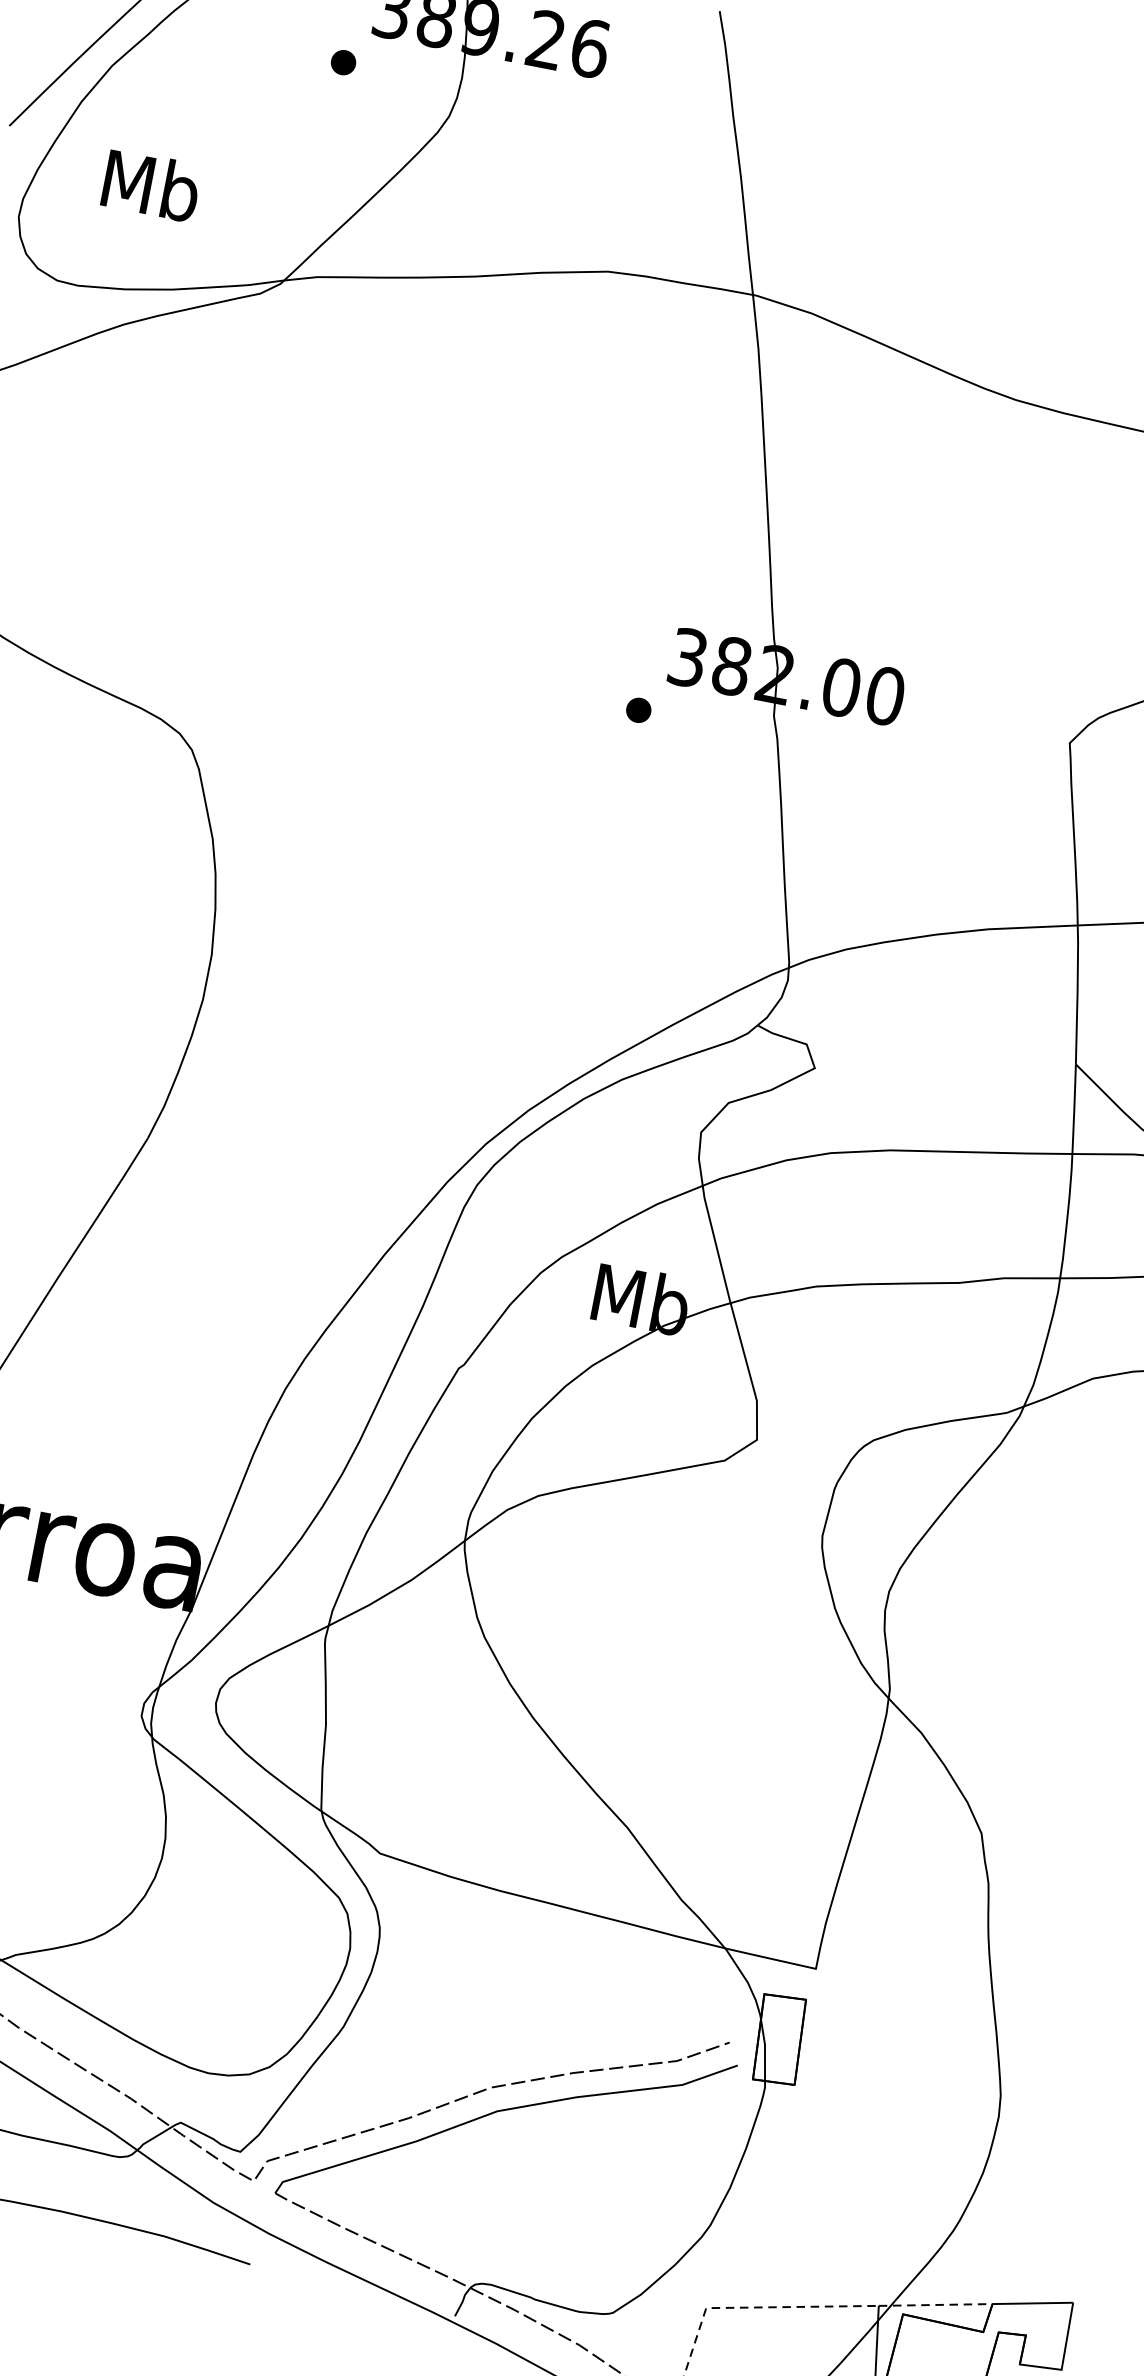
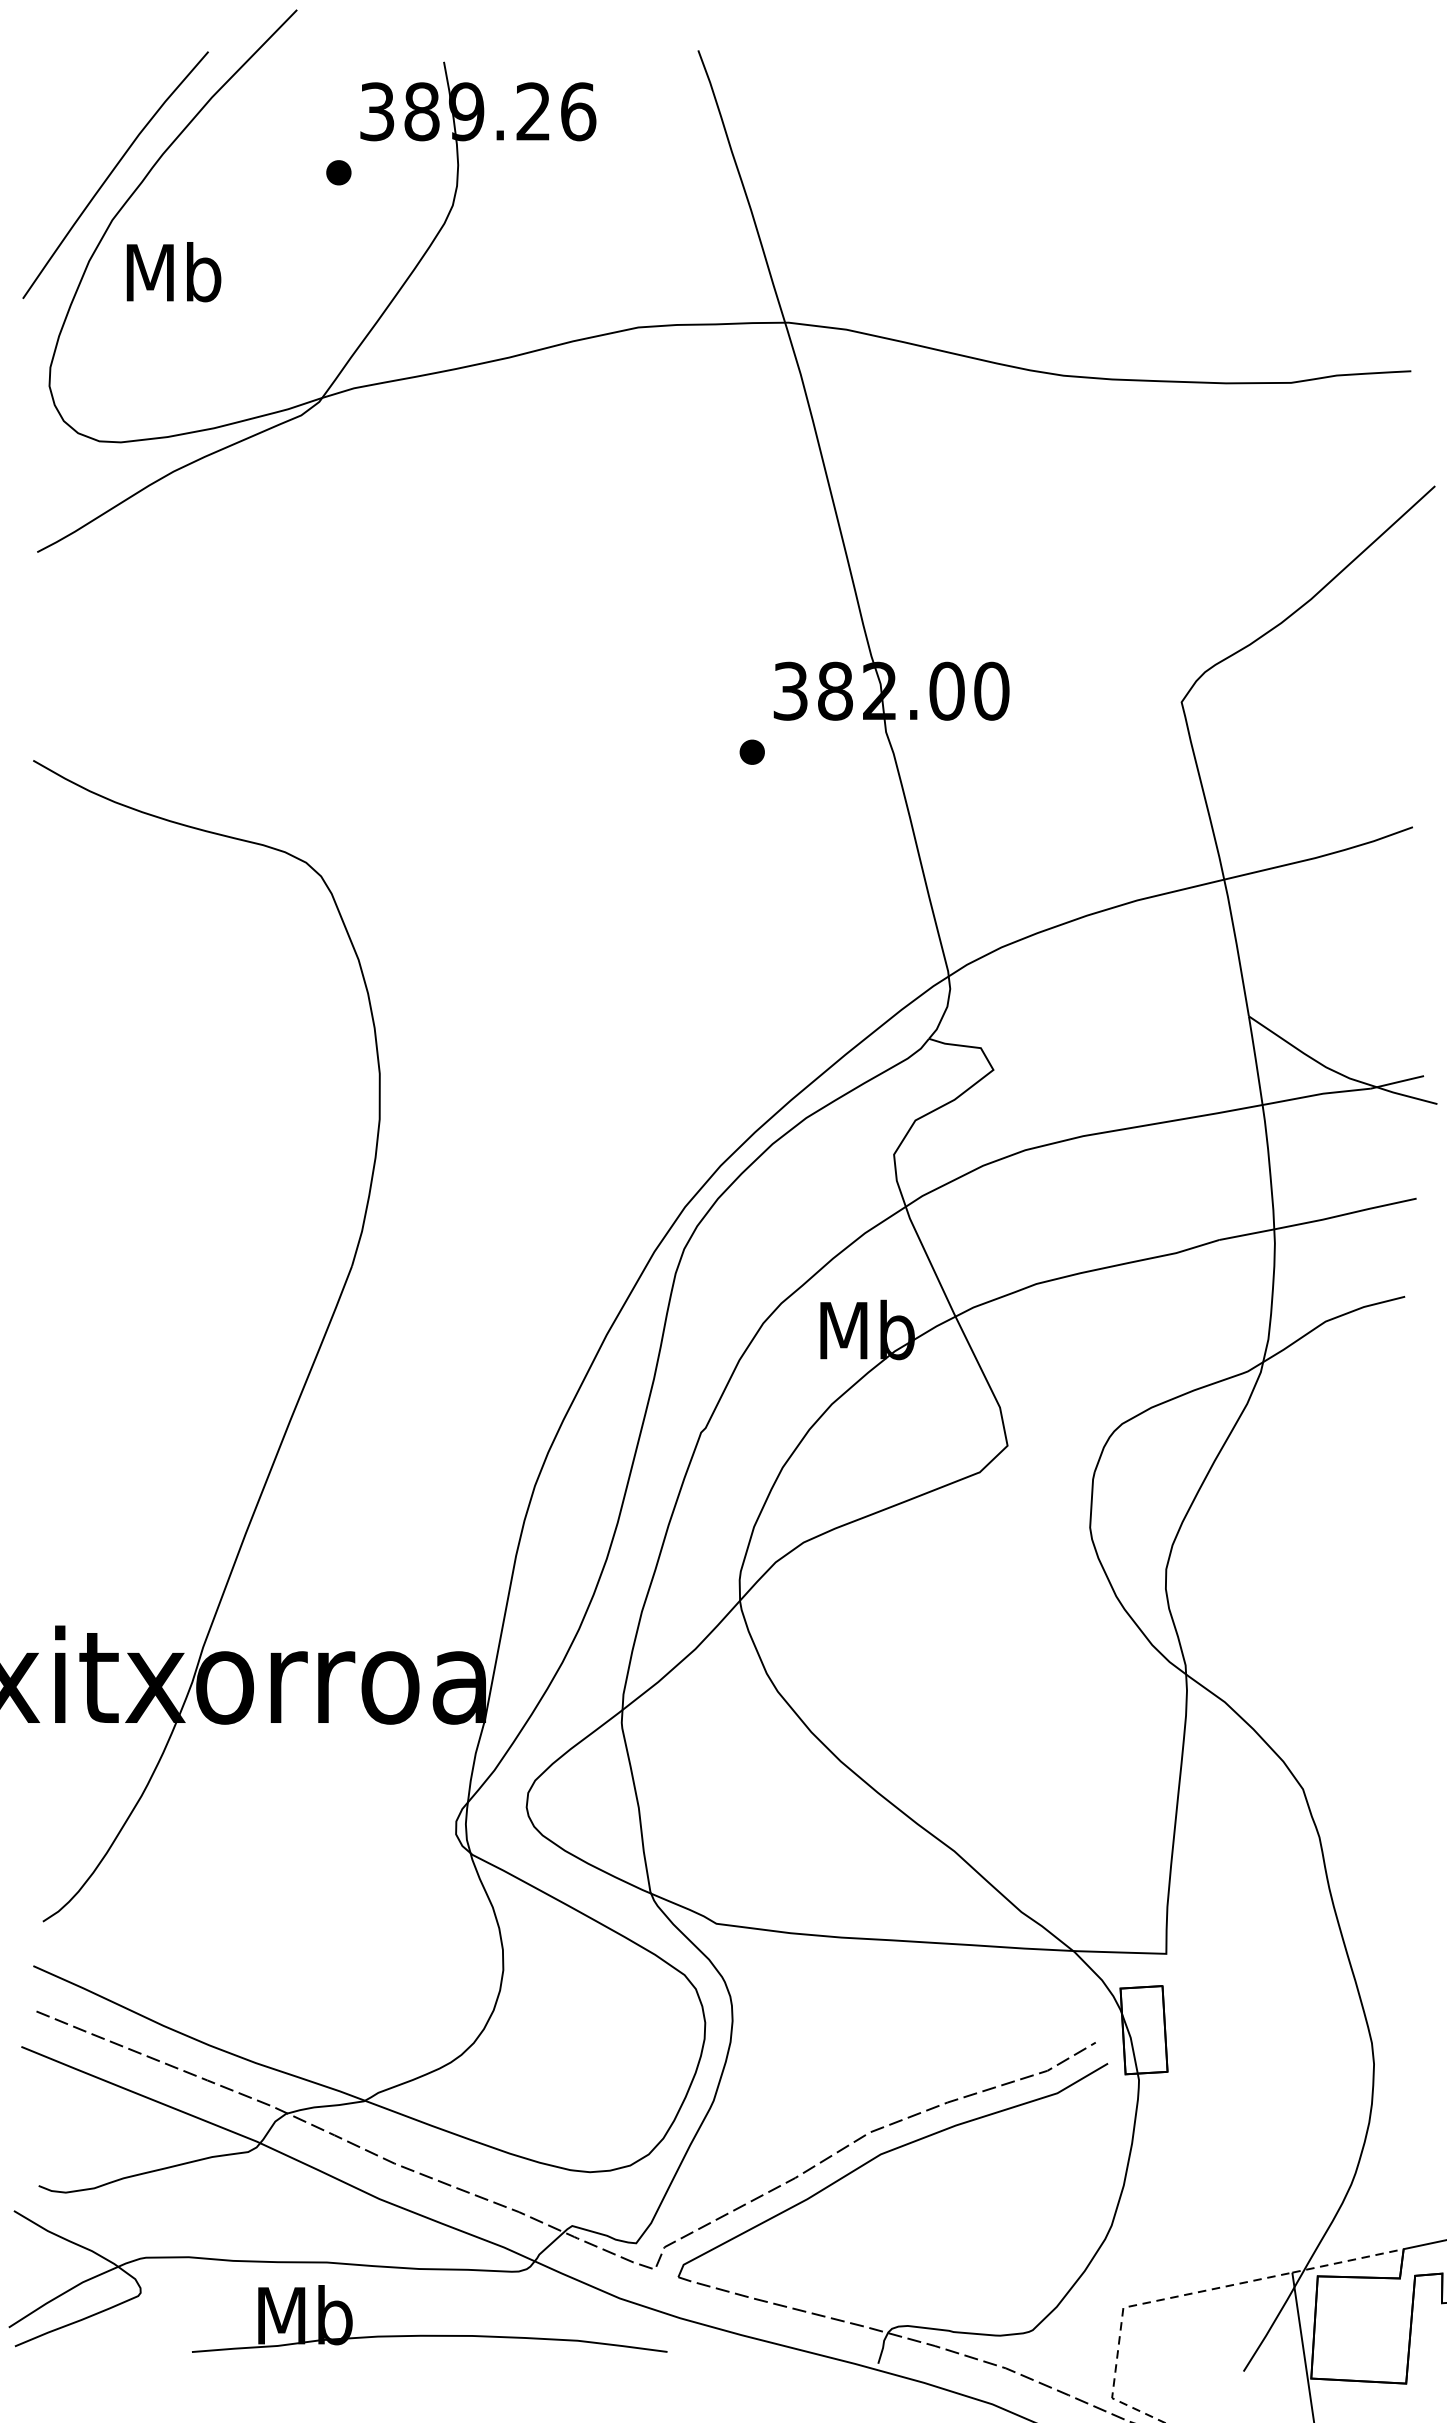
text: (151, 185) -> (173, 272), moved

